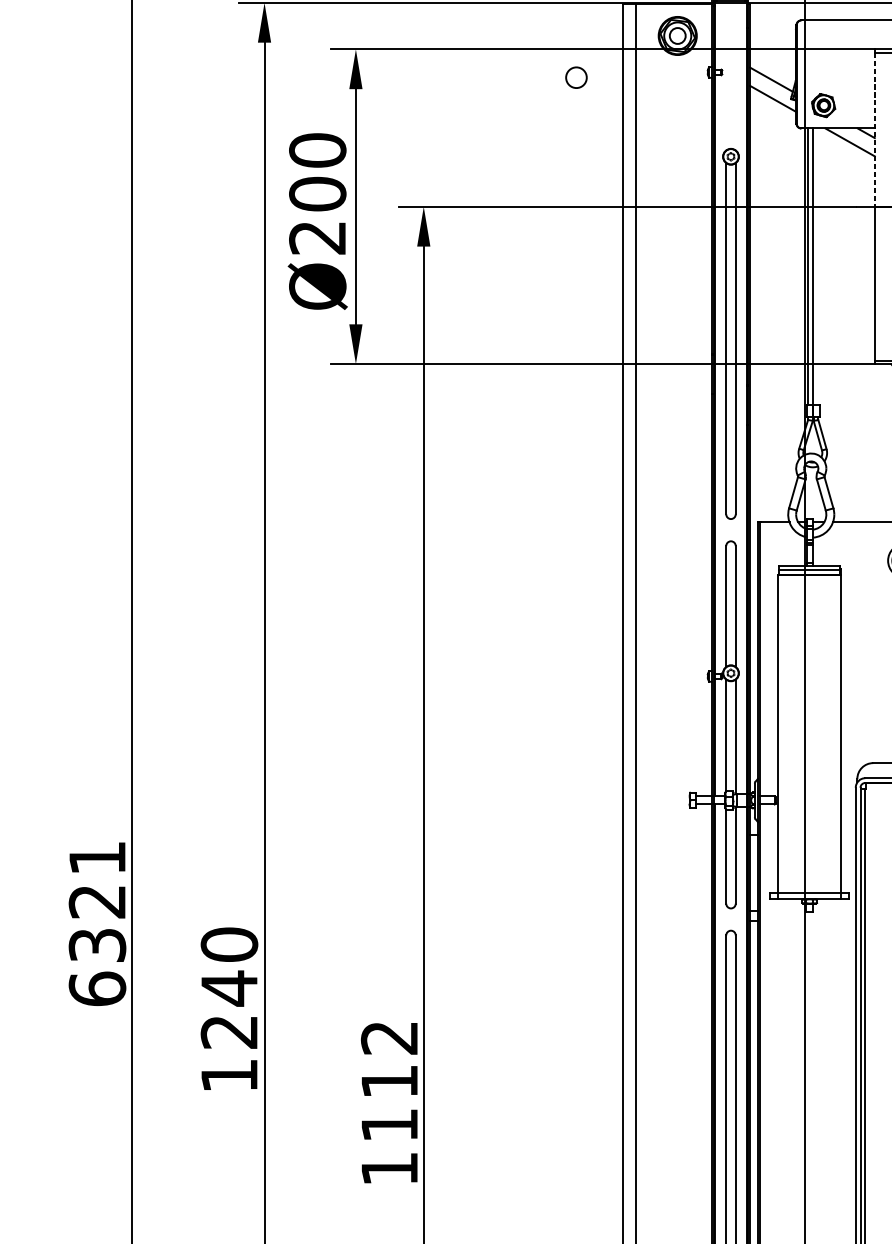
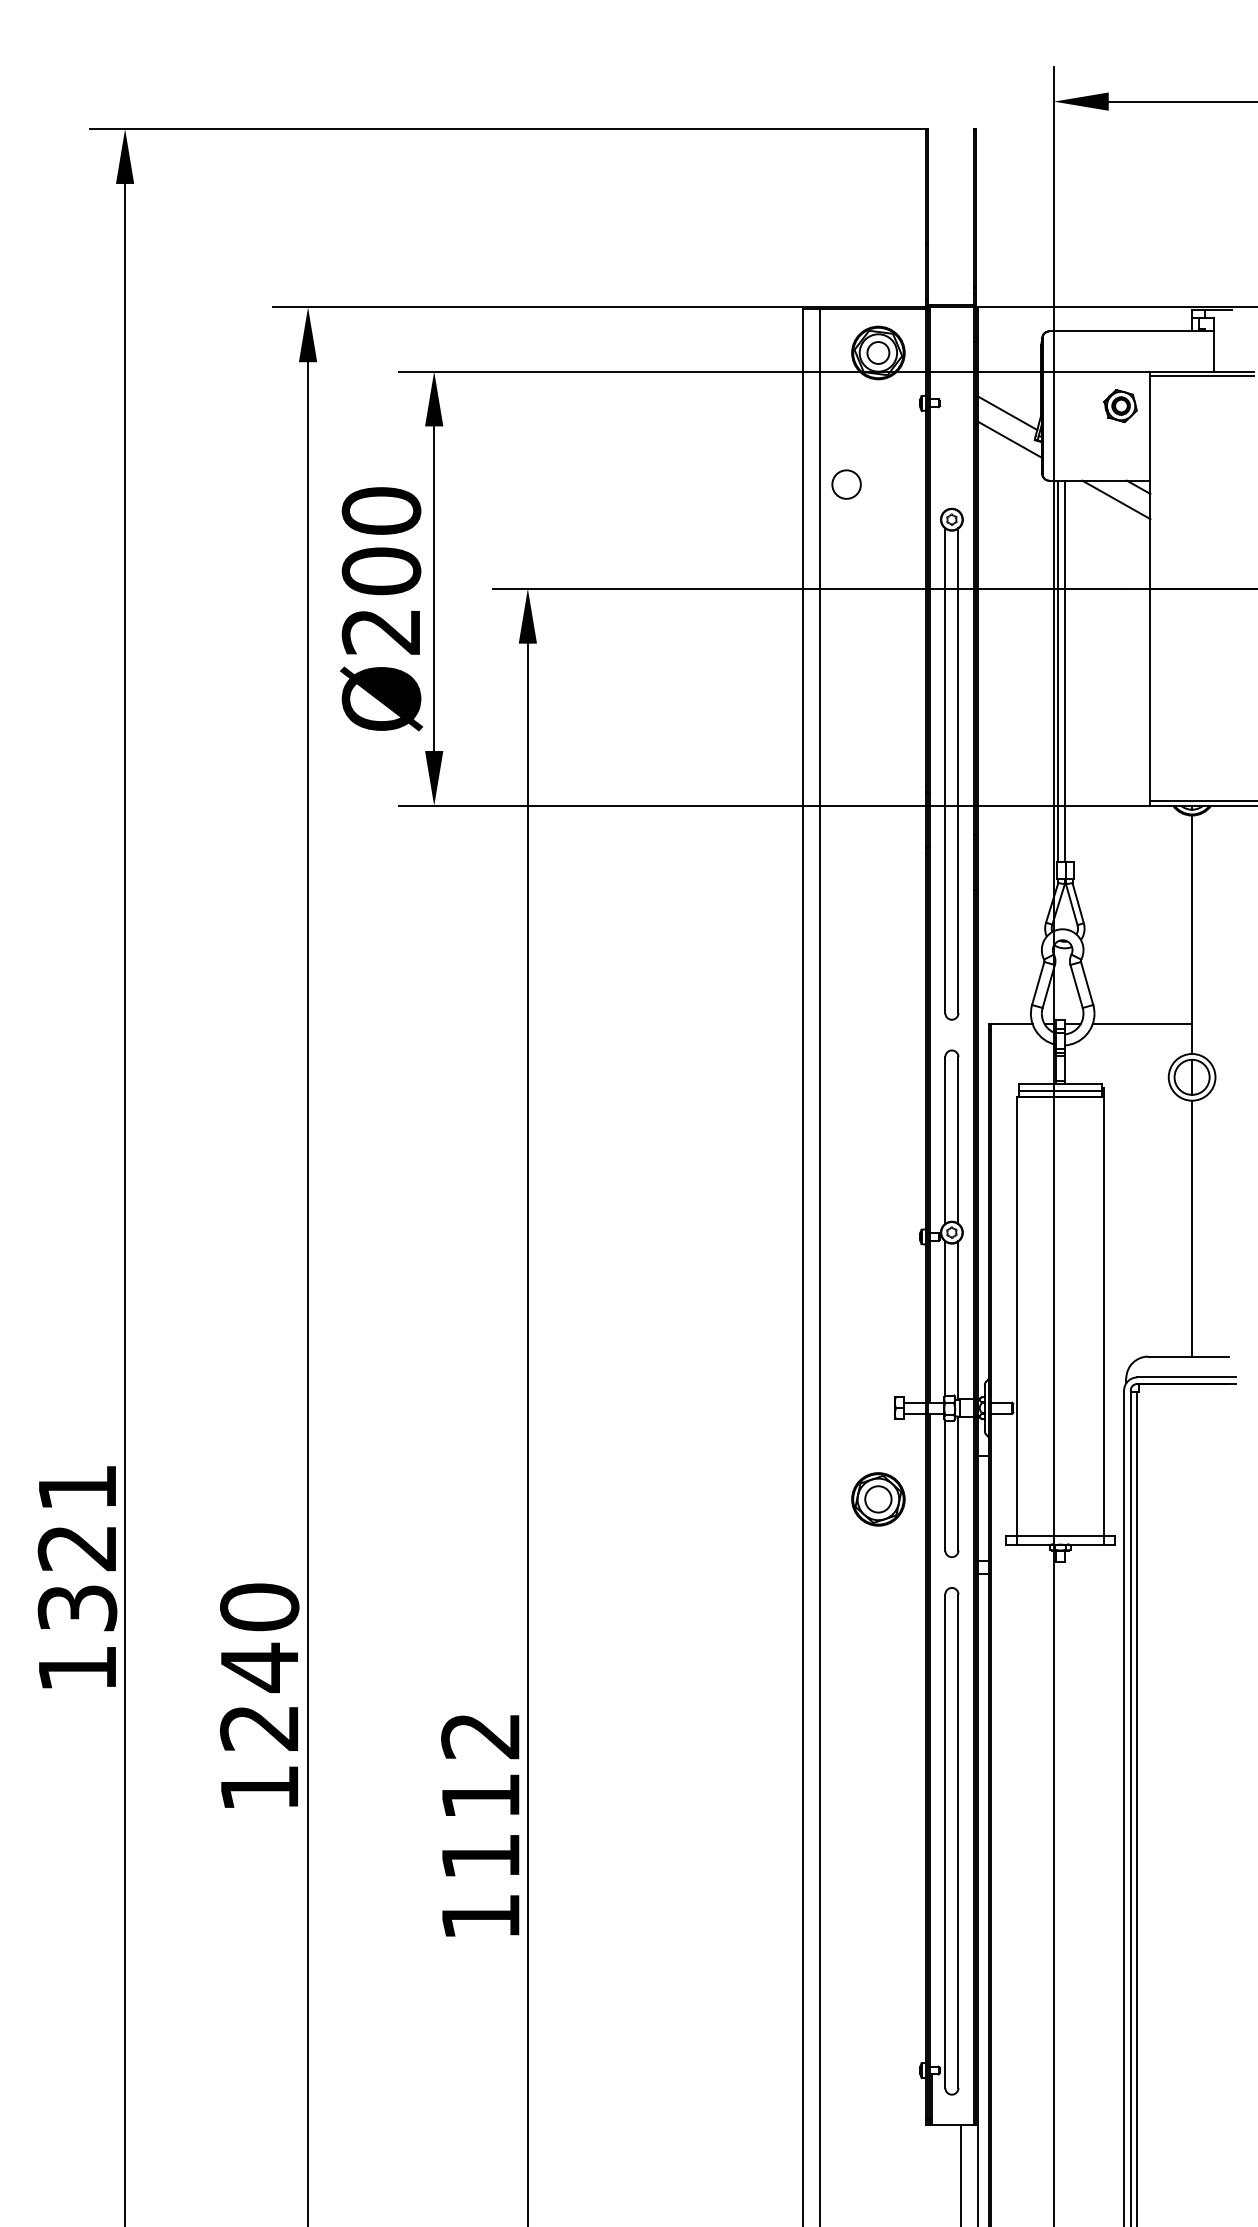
circle: (576, 77) -> (846, 484), moved
part: (823, 105) -> (1120, 405), moved
line: (874, 129) -> (1150, 482), dashed -> solid
part: (677, 866) -> (878, 1499), added
text: (97, 988) -> (77, 1667), 6321 -> 1321

